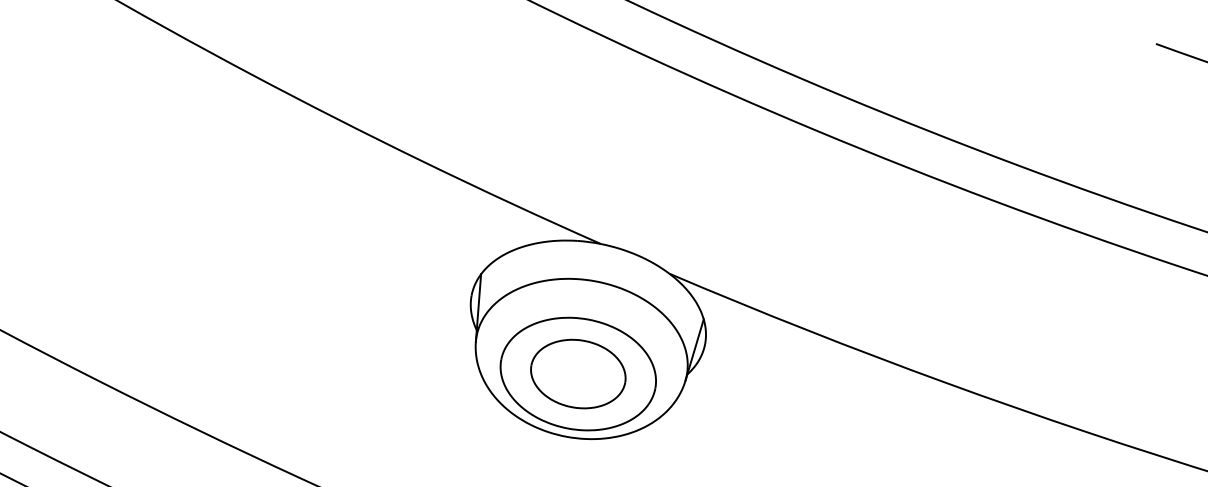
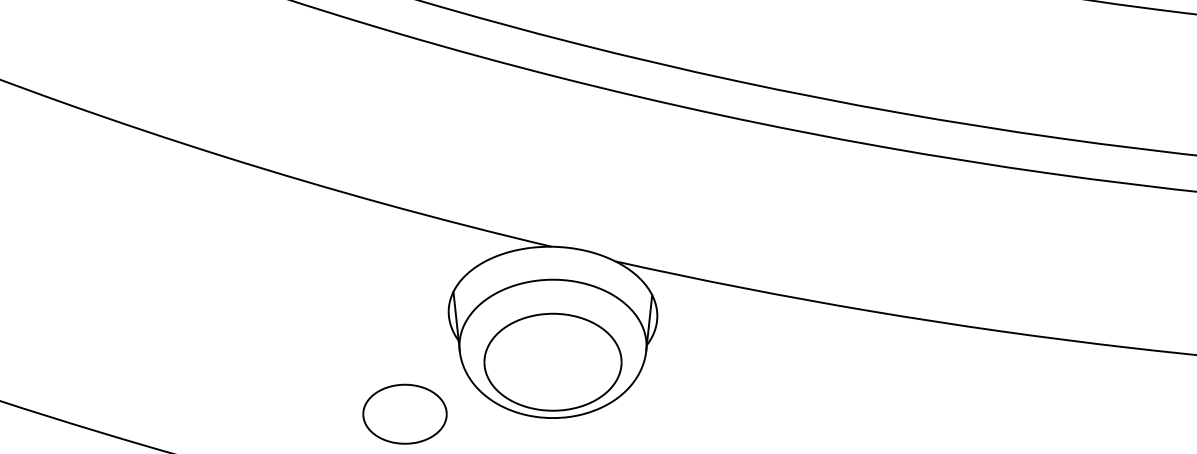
part: (577, 373) -> (404, 413), moved

